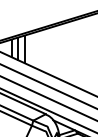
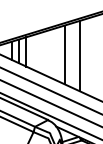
line: (61, 52) -> (64, 55), added
line: (75, 52) -> (79, 55), added

